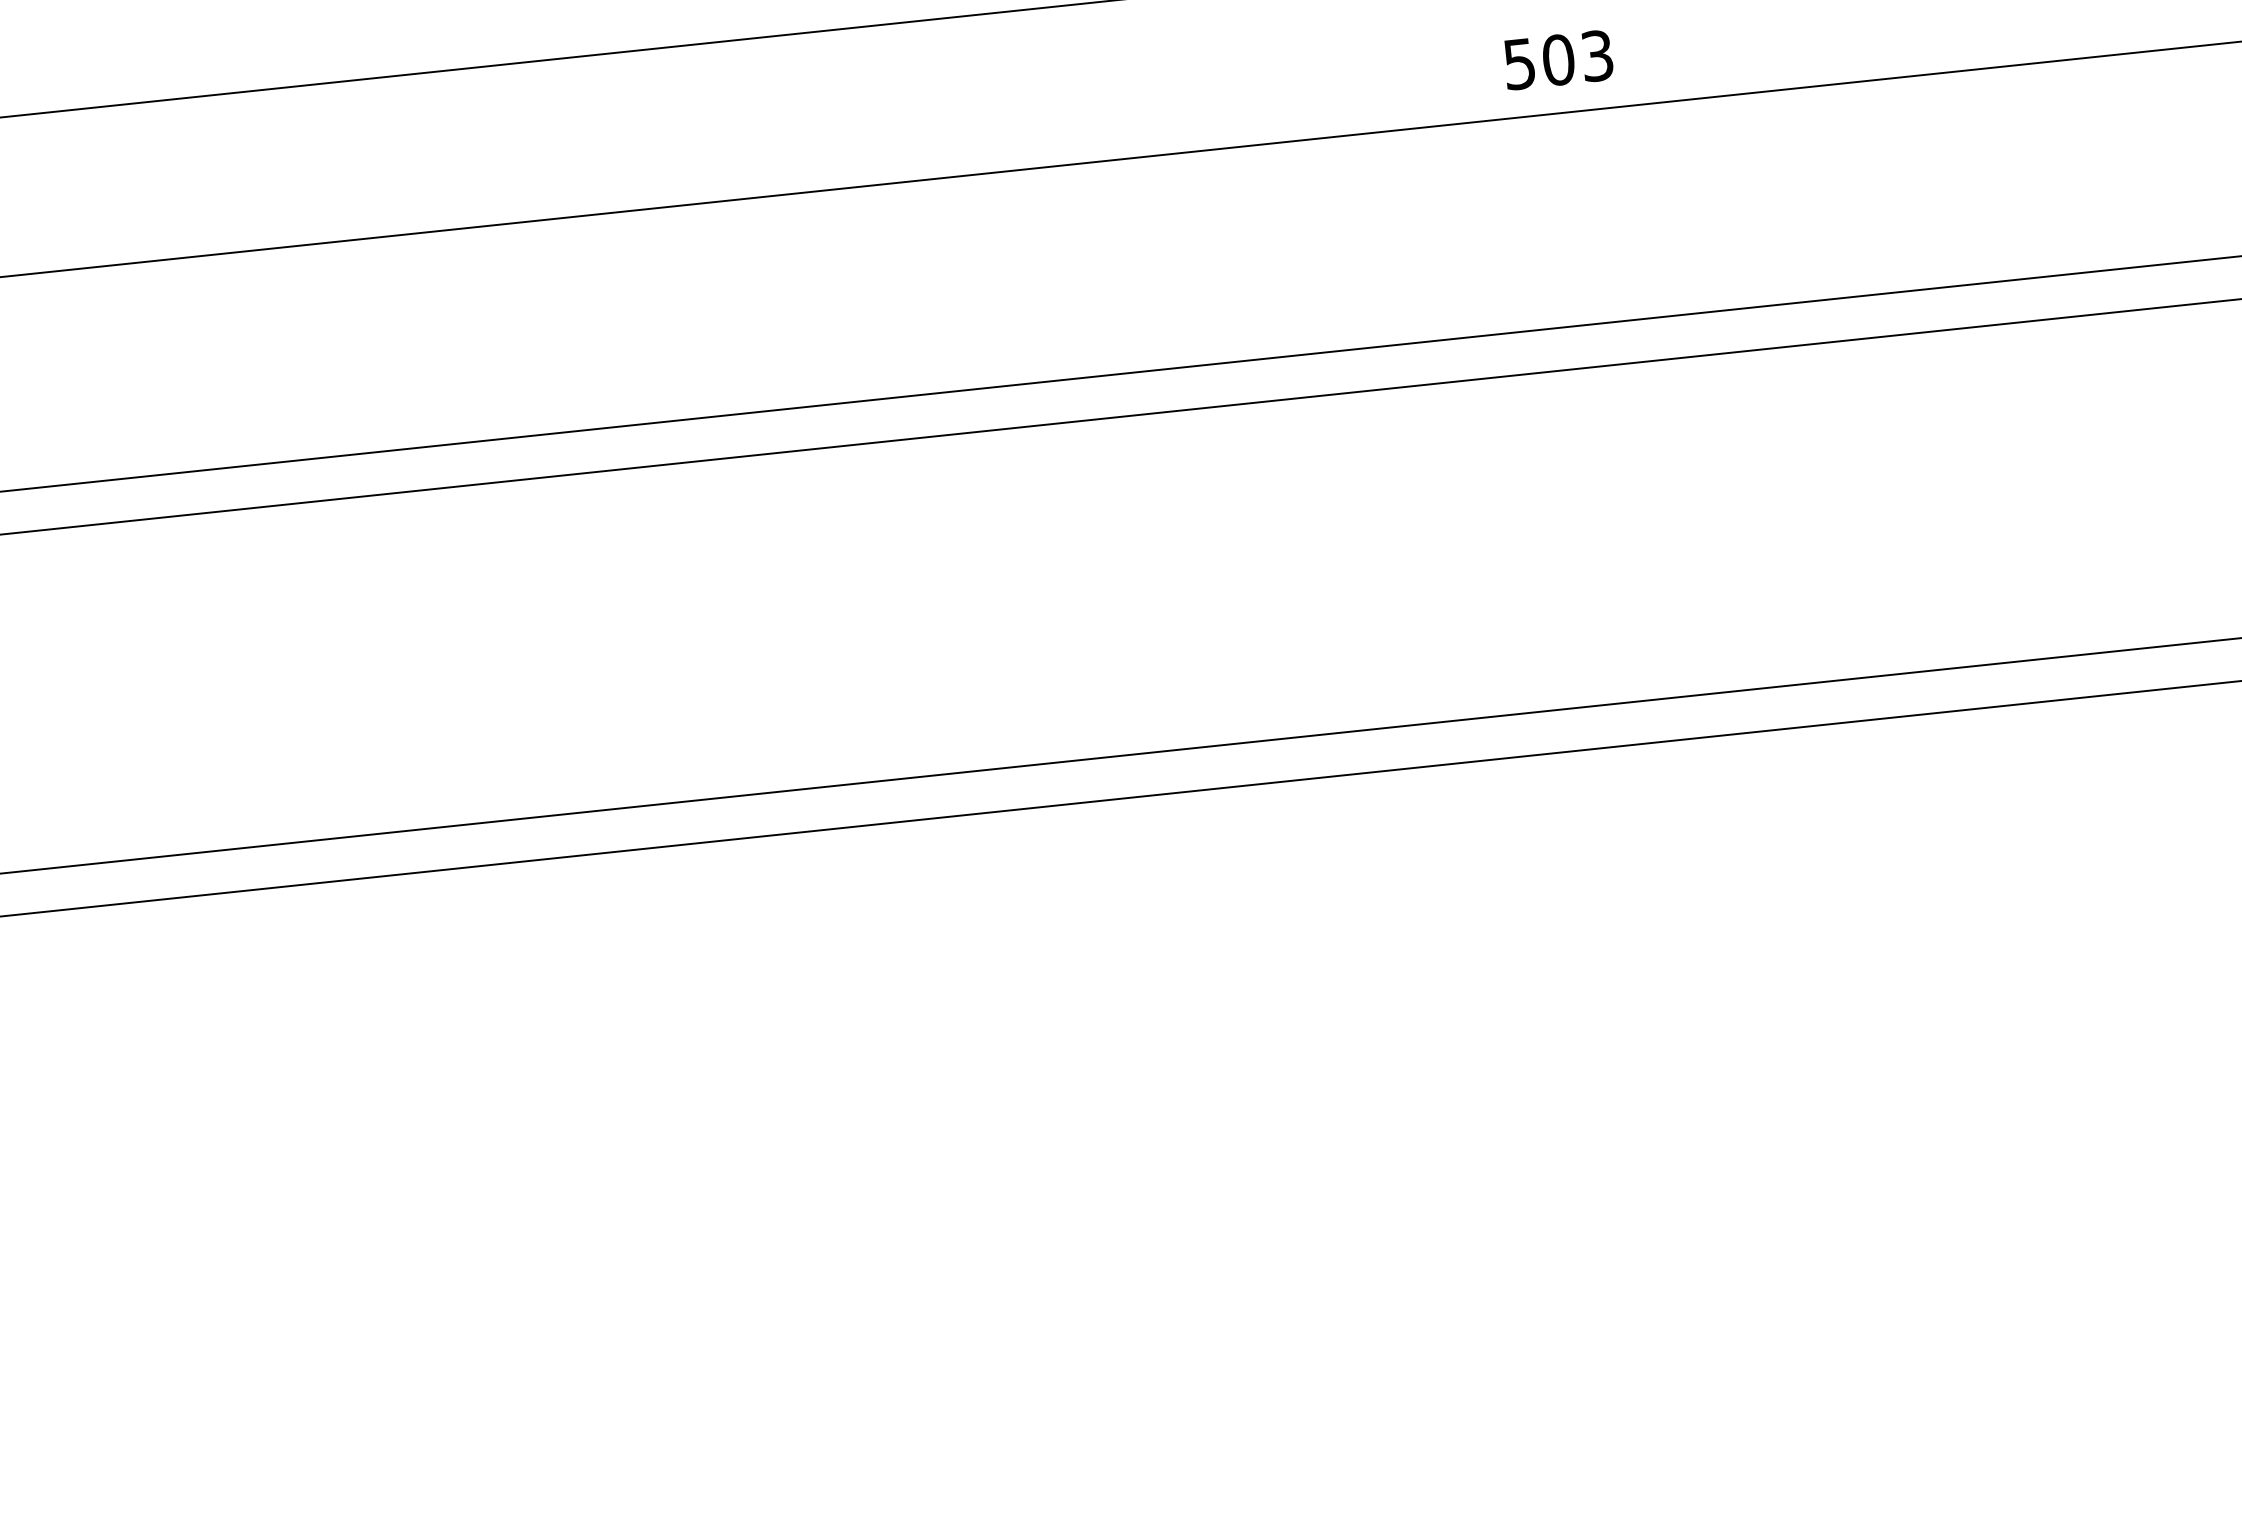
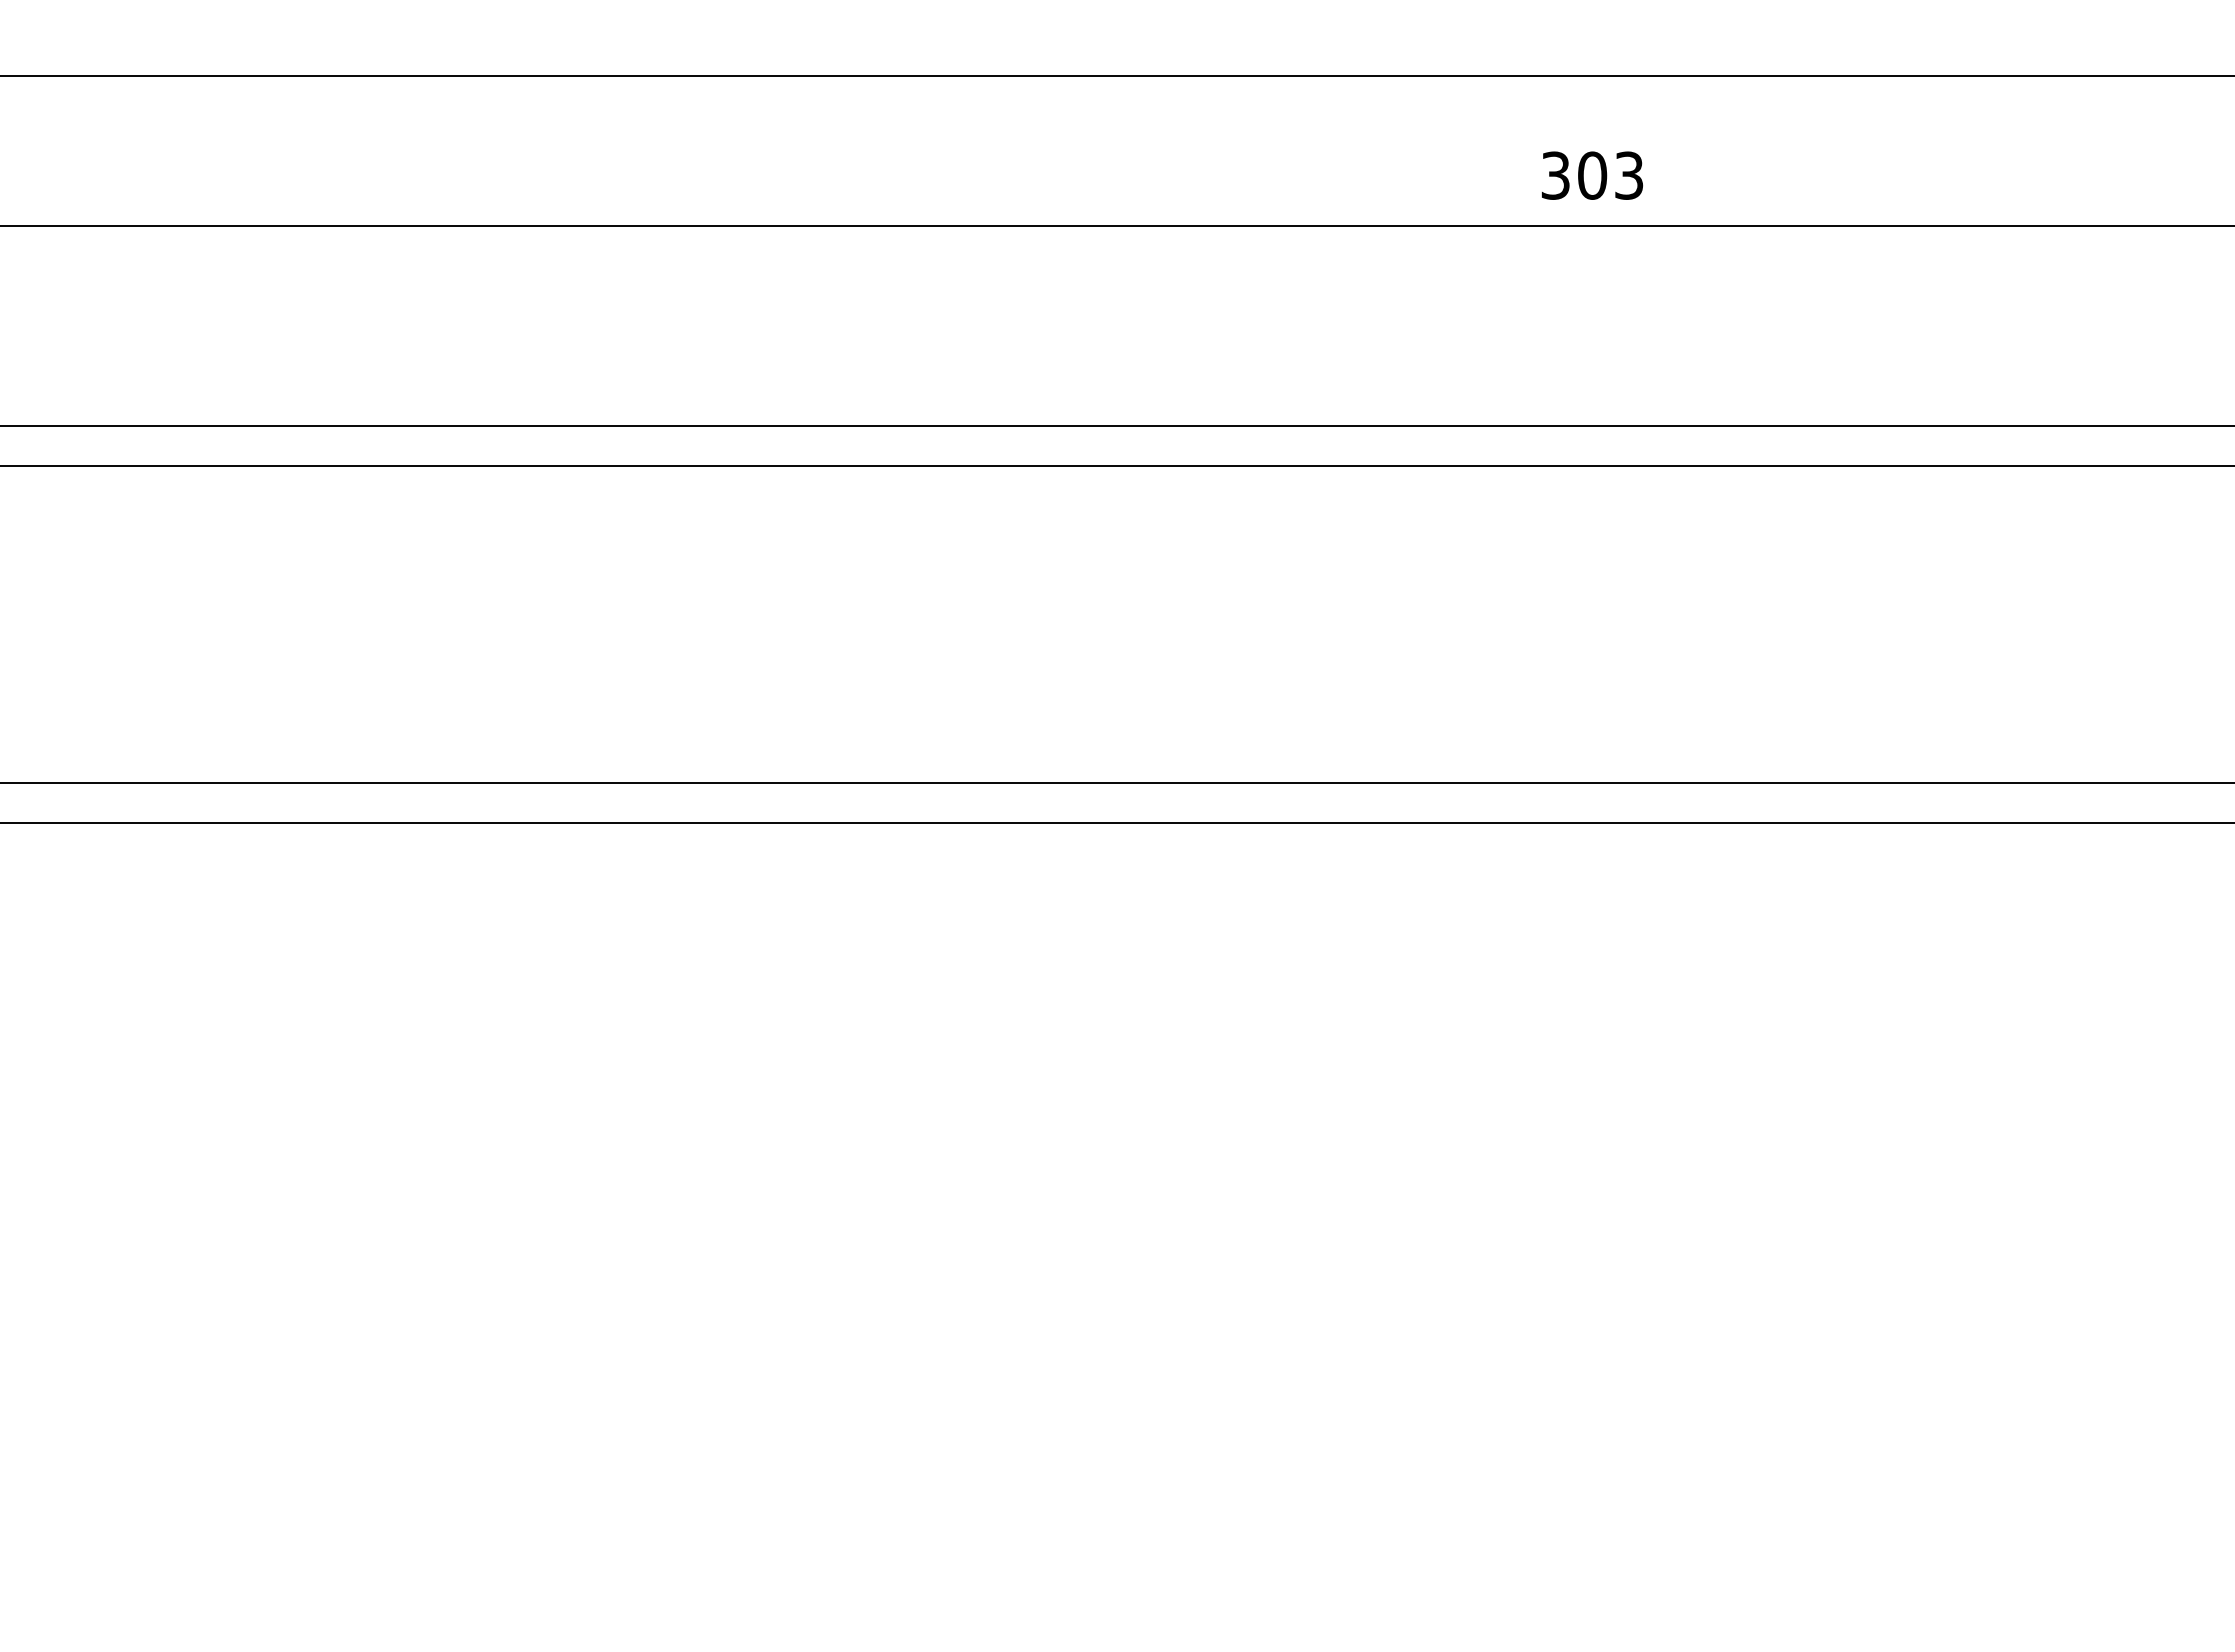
text: (1519, 63) -> (1555, 175), 503 -> 303

